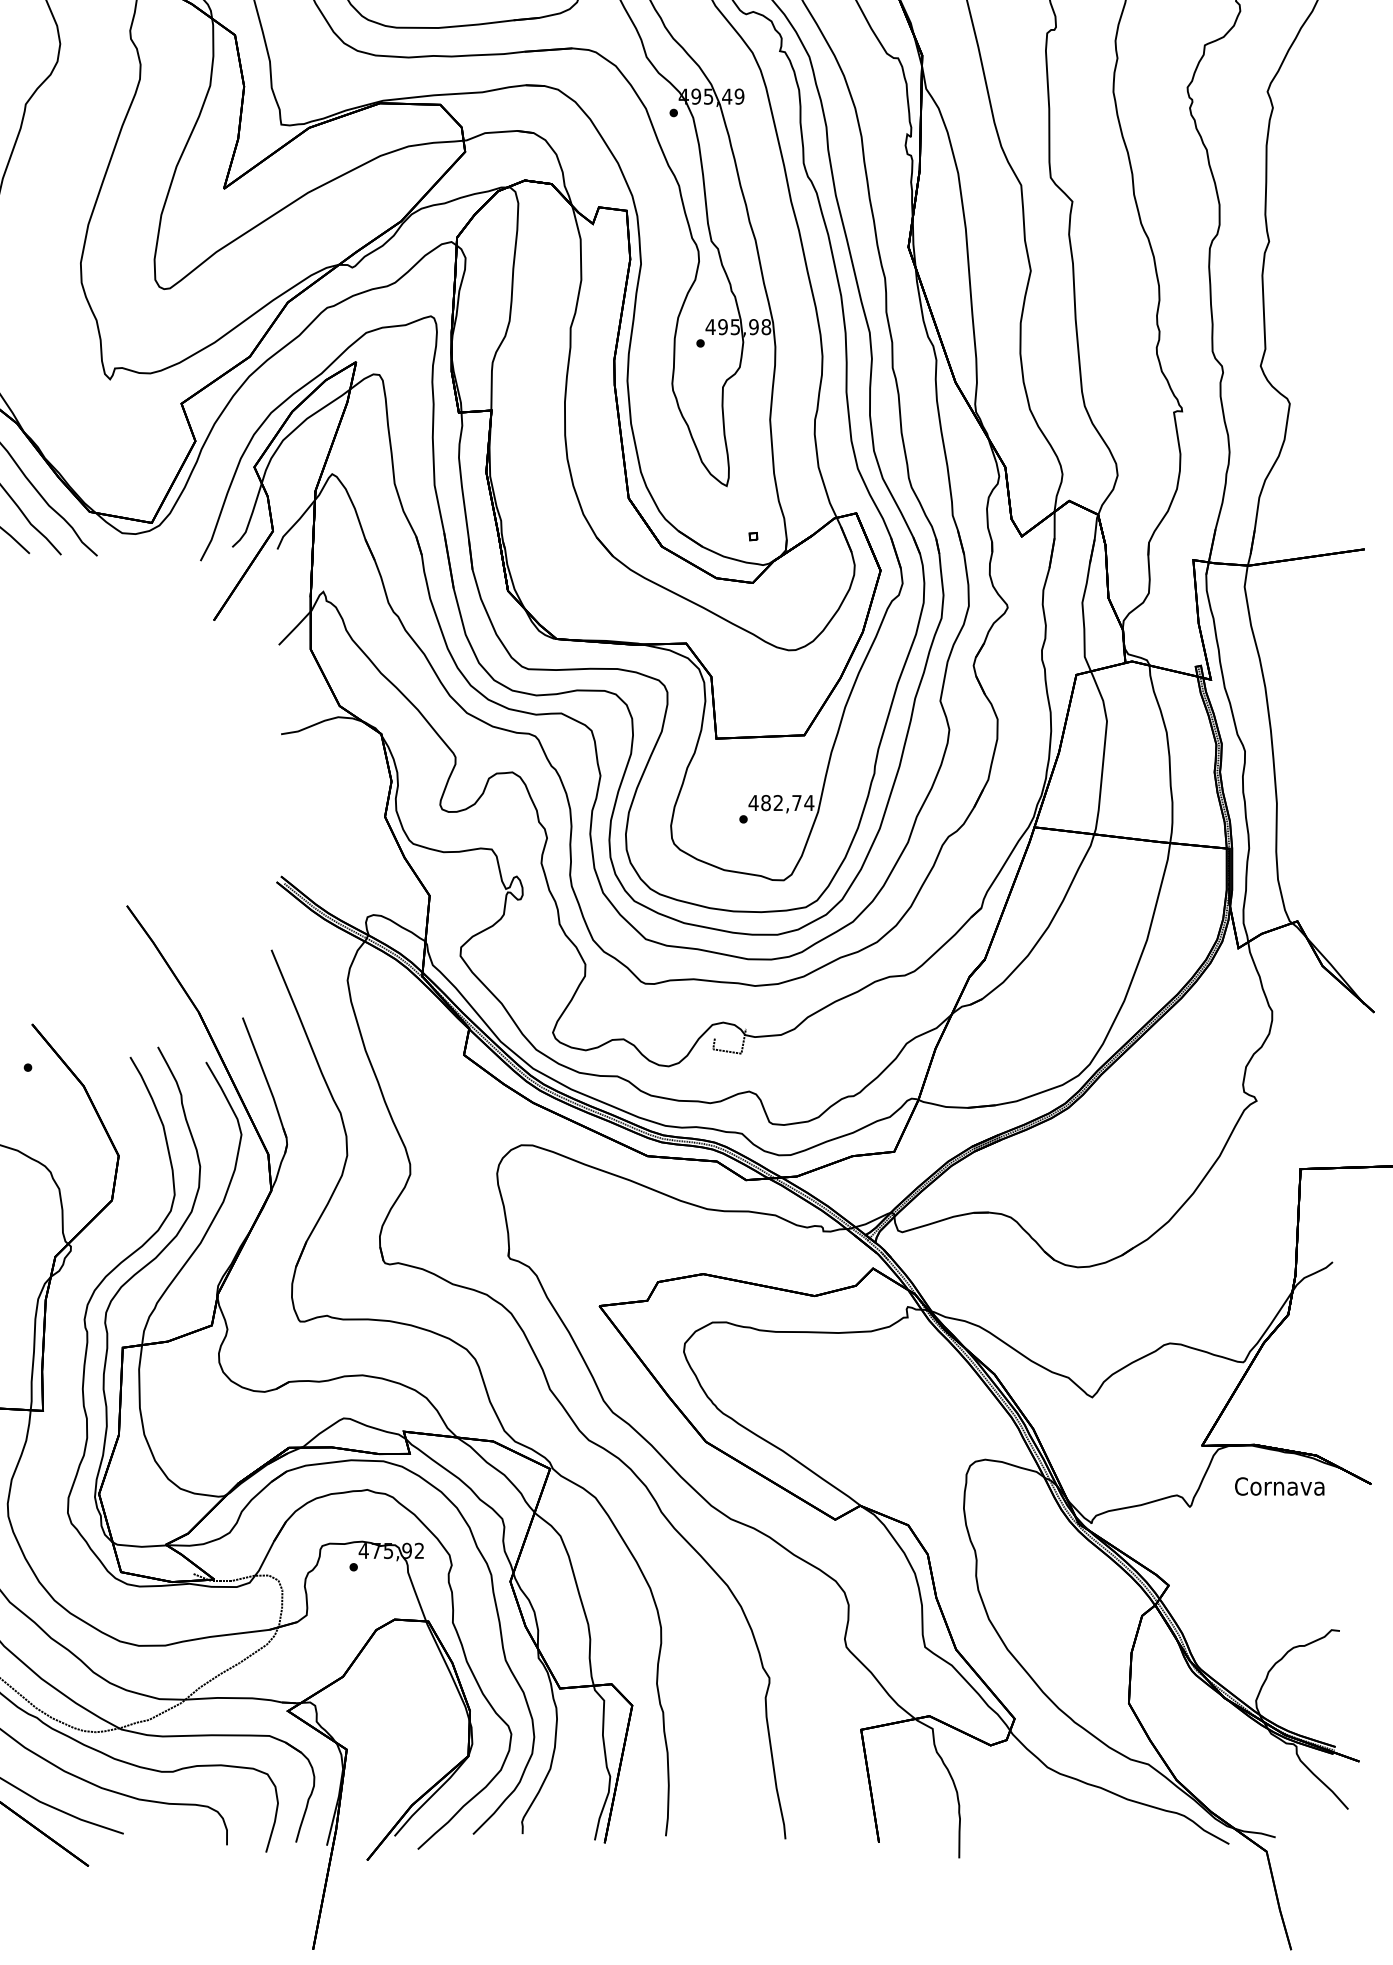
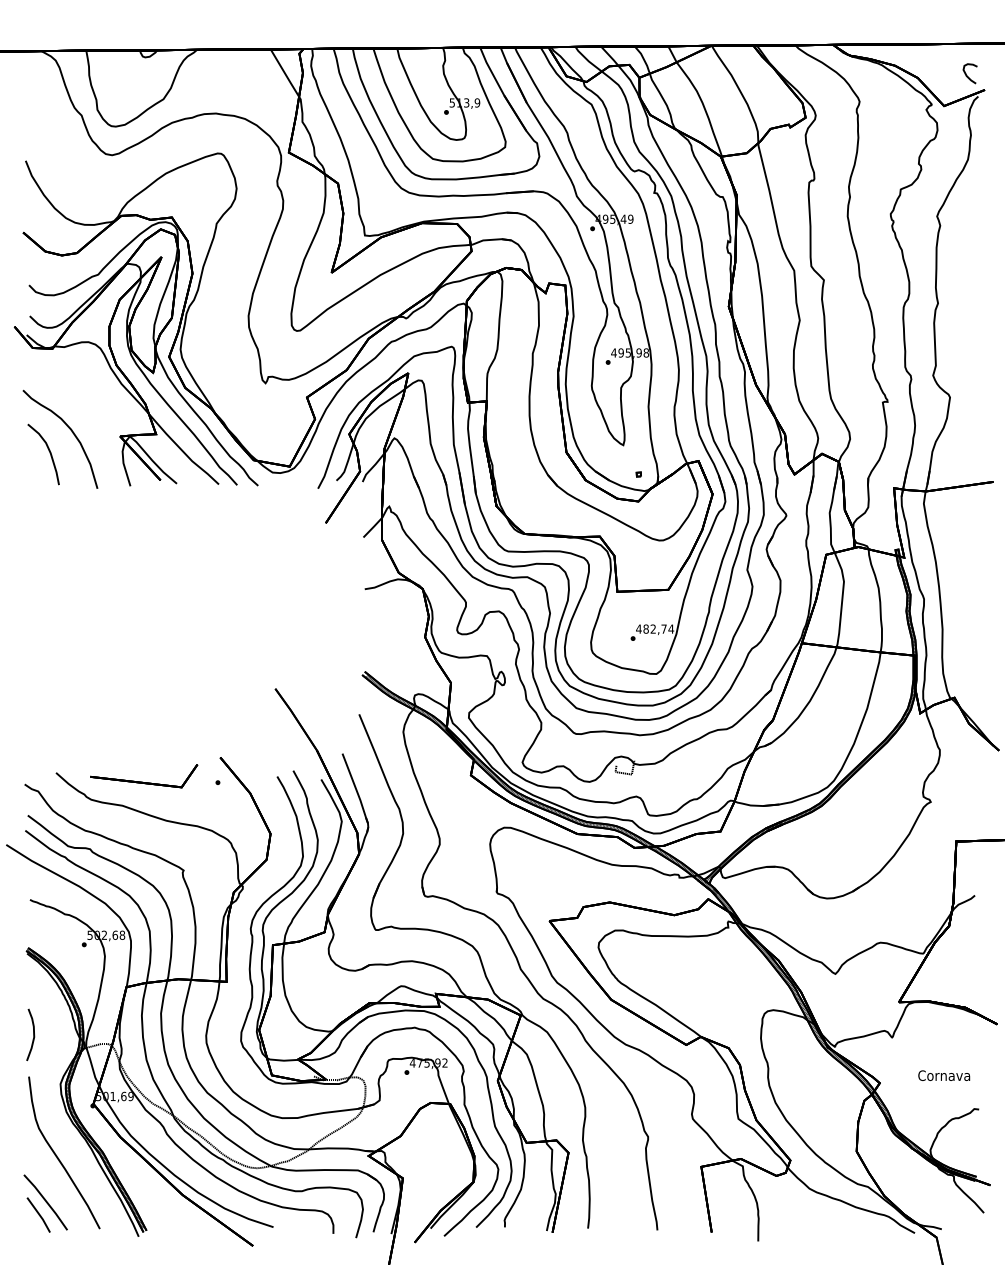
text: (1280, 1486) -> (944, 1075), moved

